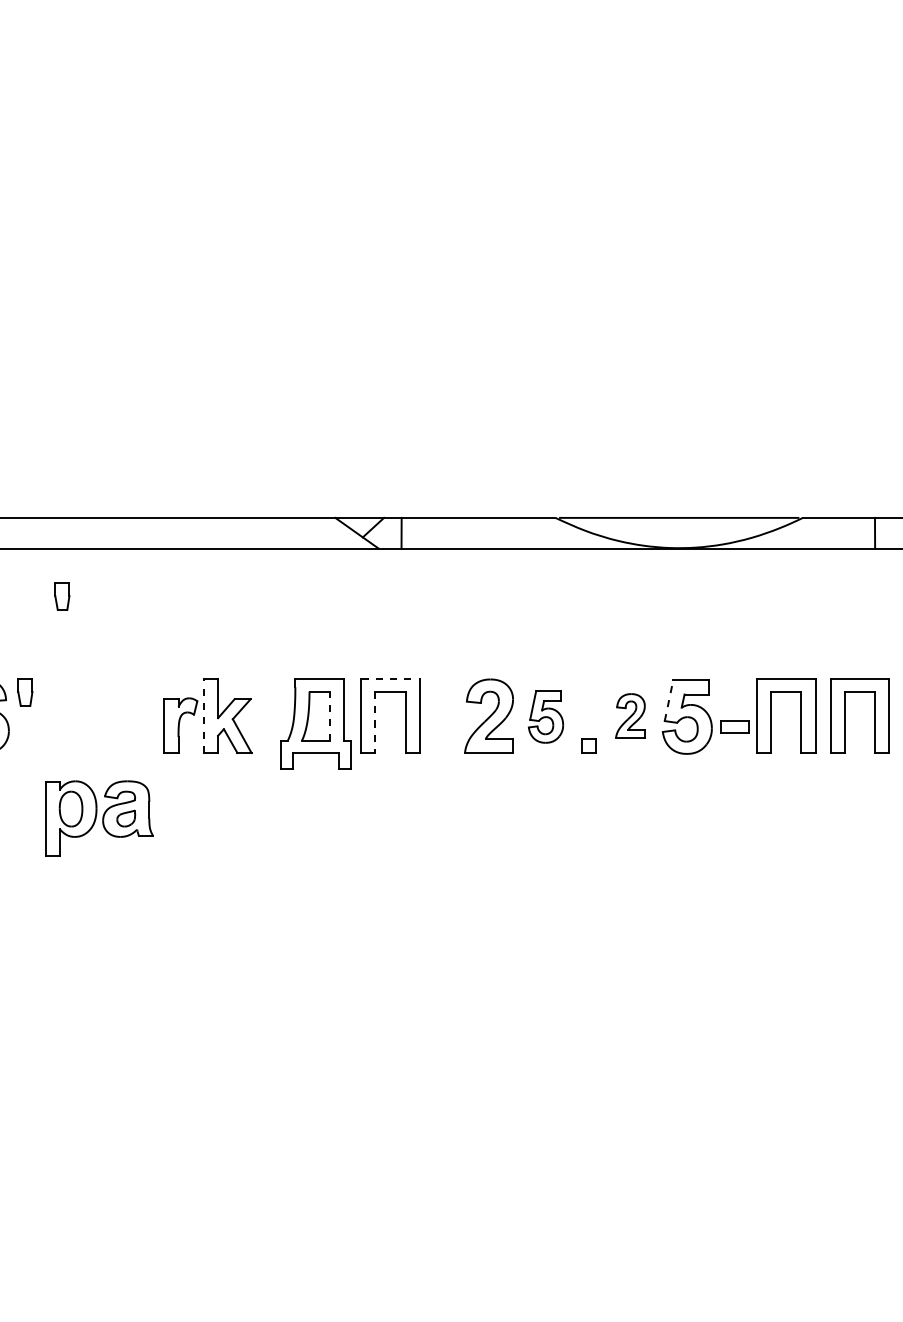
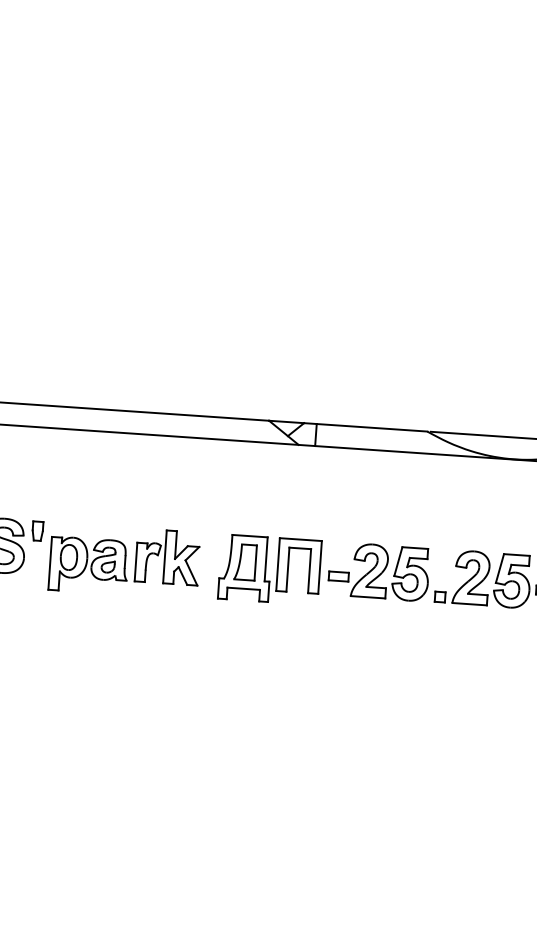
part: (62, 596) -> (69, 463), removed
line: (391, 679) -> (301, 539), dashed -> solid
line: (669, 700) -> (500, 568), dashed -> solid
part: (630, 715) -> (471, 577), size x1.67
line: (203, 716) -> (164, 557), dashed -> solid
line: (330, 716) -> (255, 563), dashed -> solid
part: (545, 716) -> (410, 573), size x1.43
line: (375, 722) -> (287, 569), dashed -> solid
part: (446, 726) -> (338, 576), added
part: (99, 818) -> (88, 565), moved

